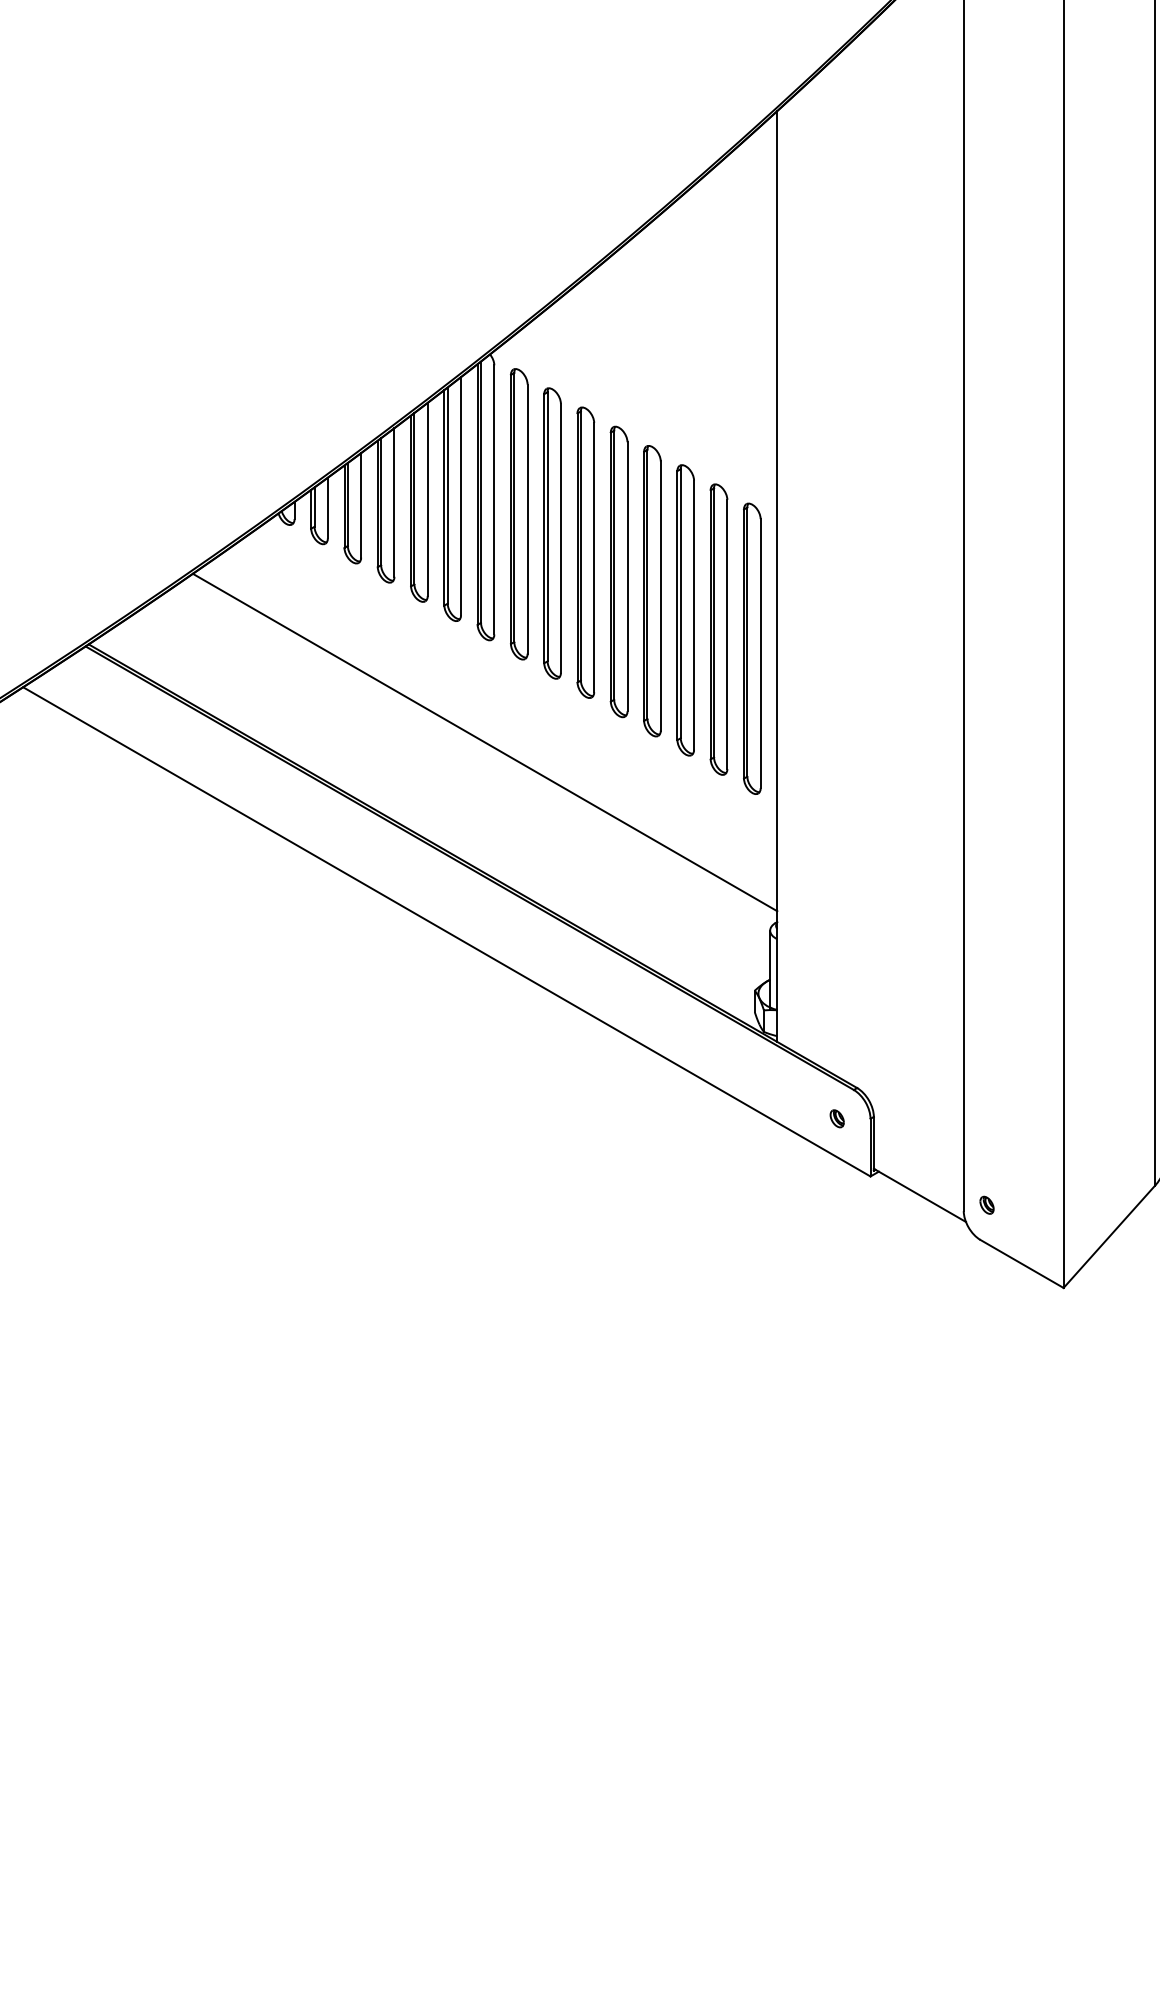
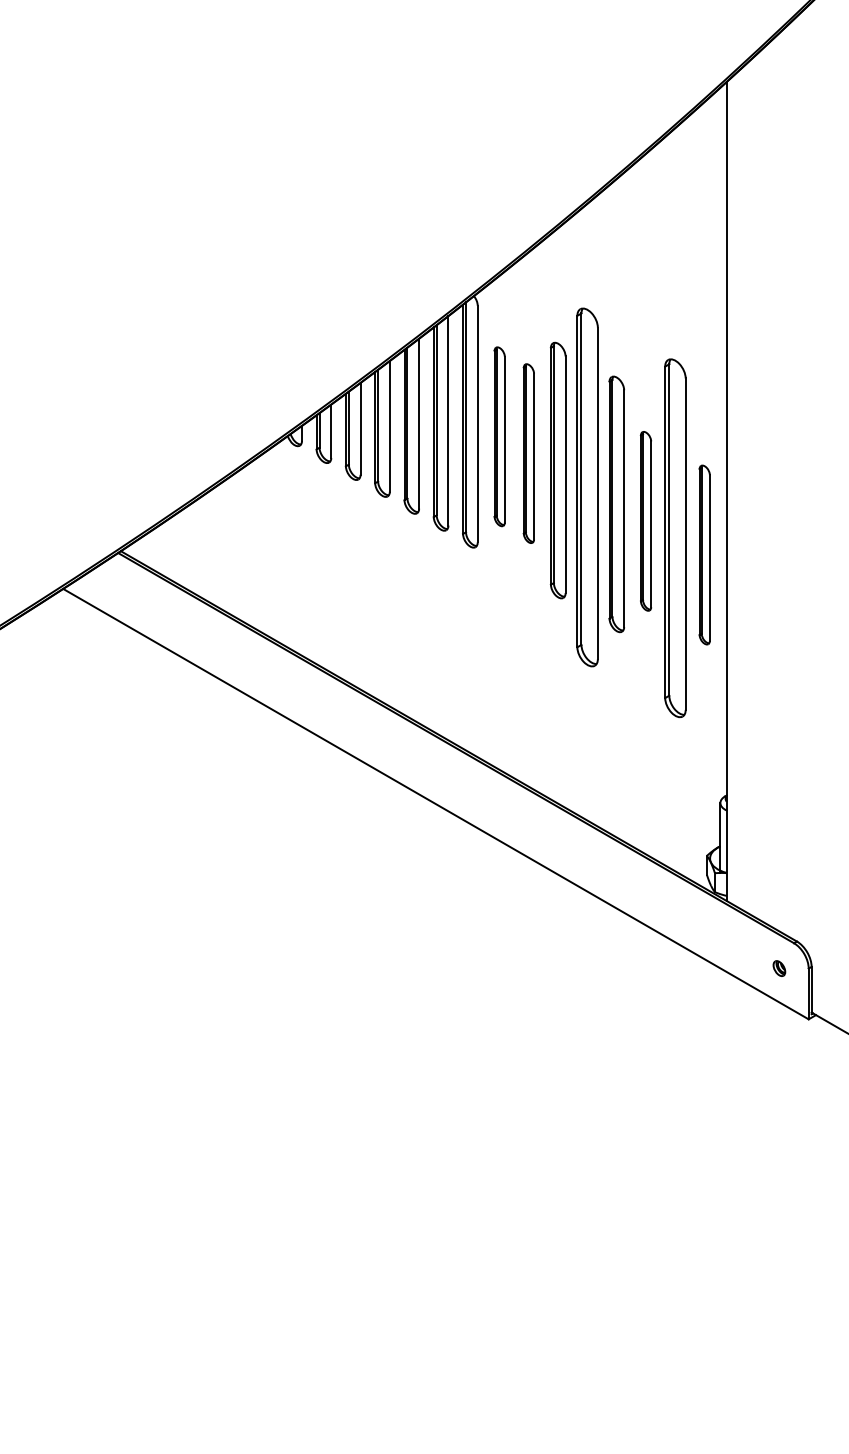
part: (519, 514) -> (499, 436), size x0.7
part: (552, 533) -> (528, 453), size x0.7
part: (618, 571) -> (586, 487), size x1.4
part: (685, 610) -> (645, 521), size x0.7
part: (718, 629) -> (674, 538), size x1.4
part: (752, 648) -> (704, 554), size x0.7
line: (484, 742) -> (469, 637), removed

